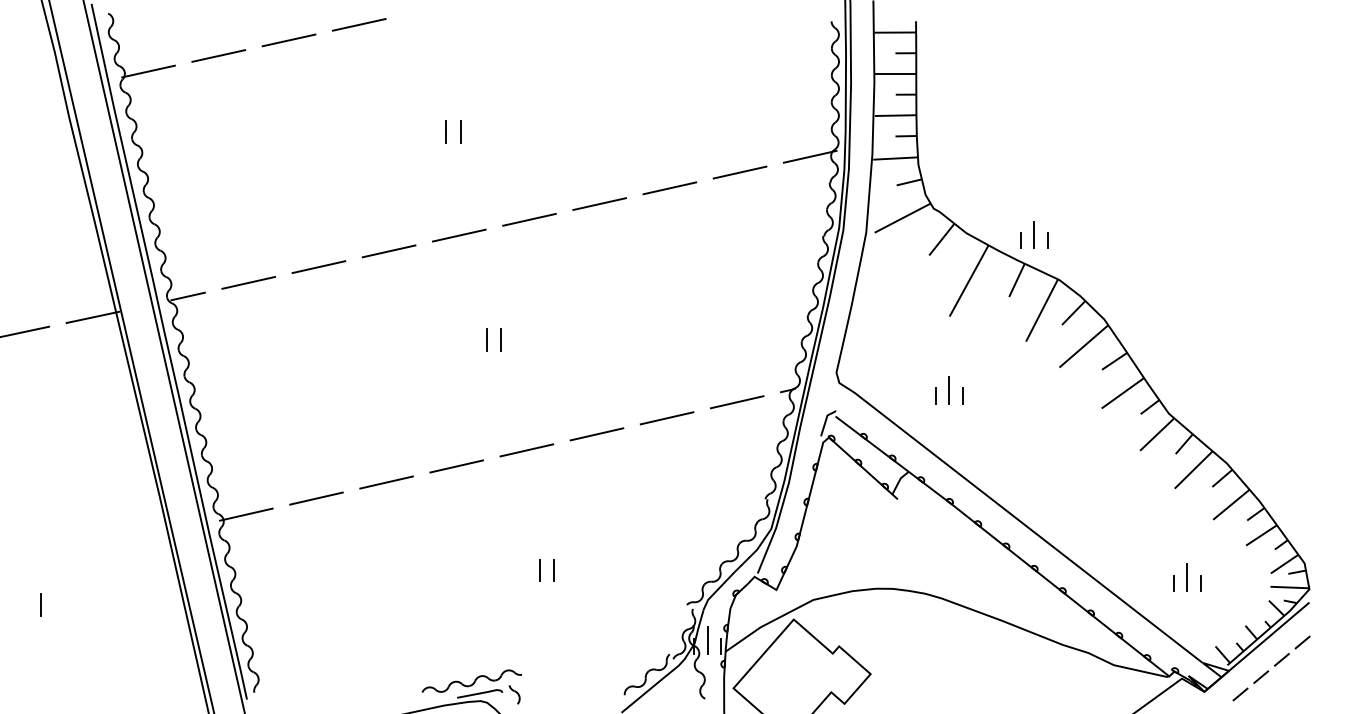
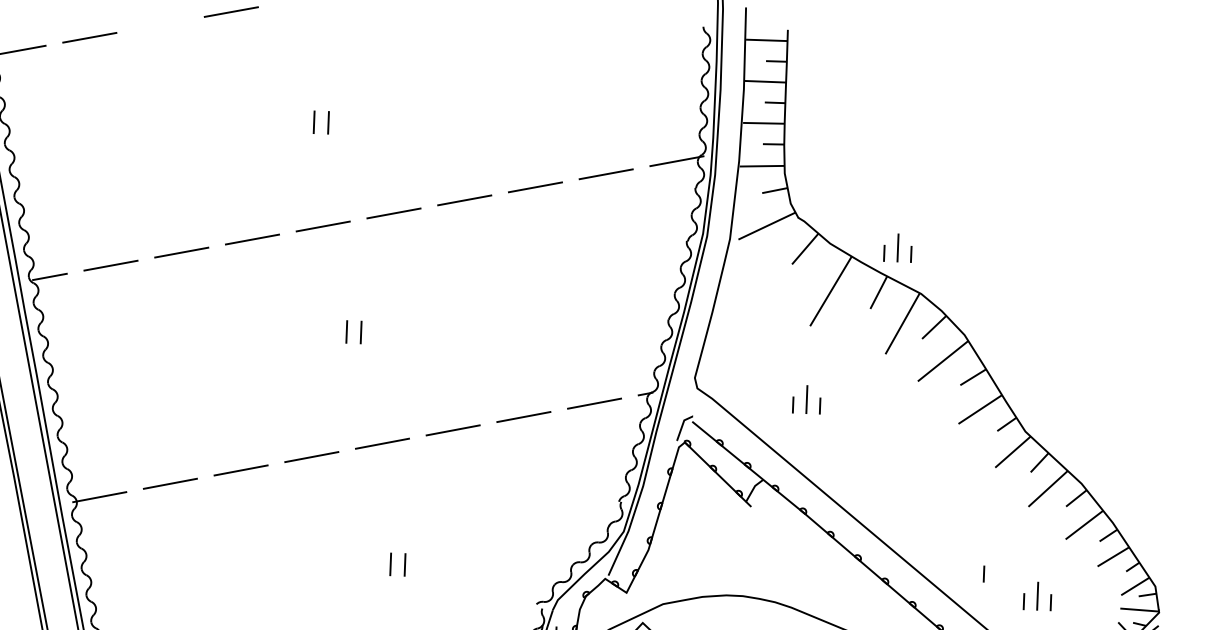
line: (288, 40) -> (160, 24), removed
line: (1132, 557) -> (983, 574), added

